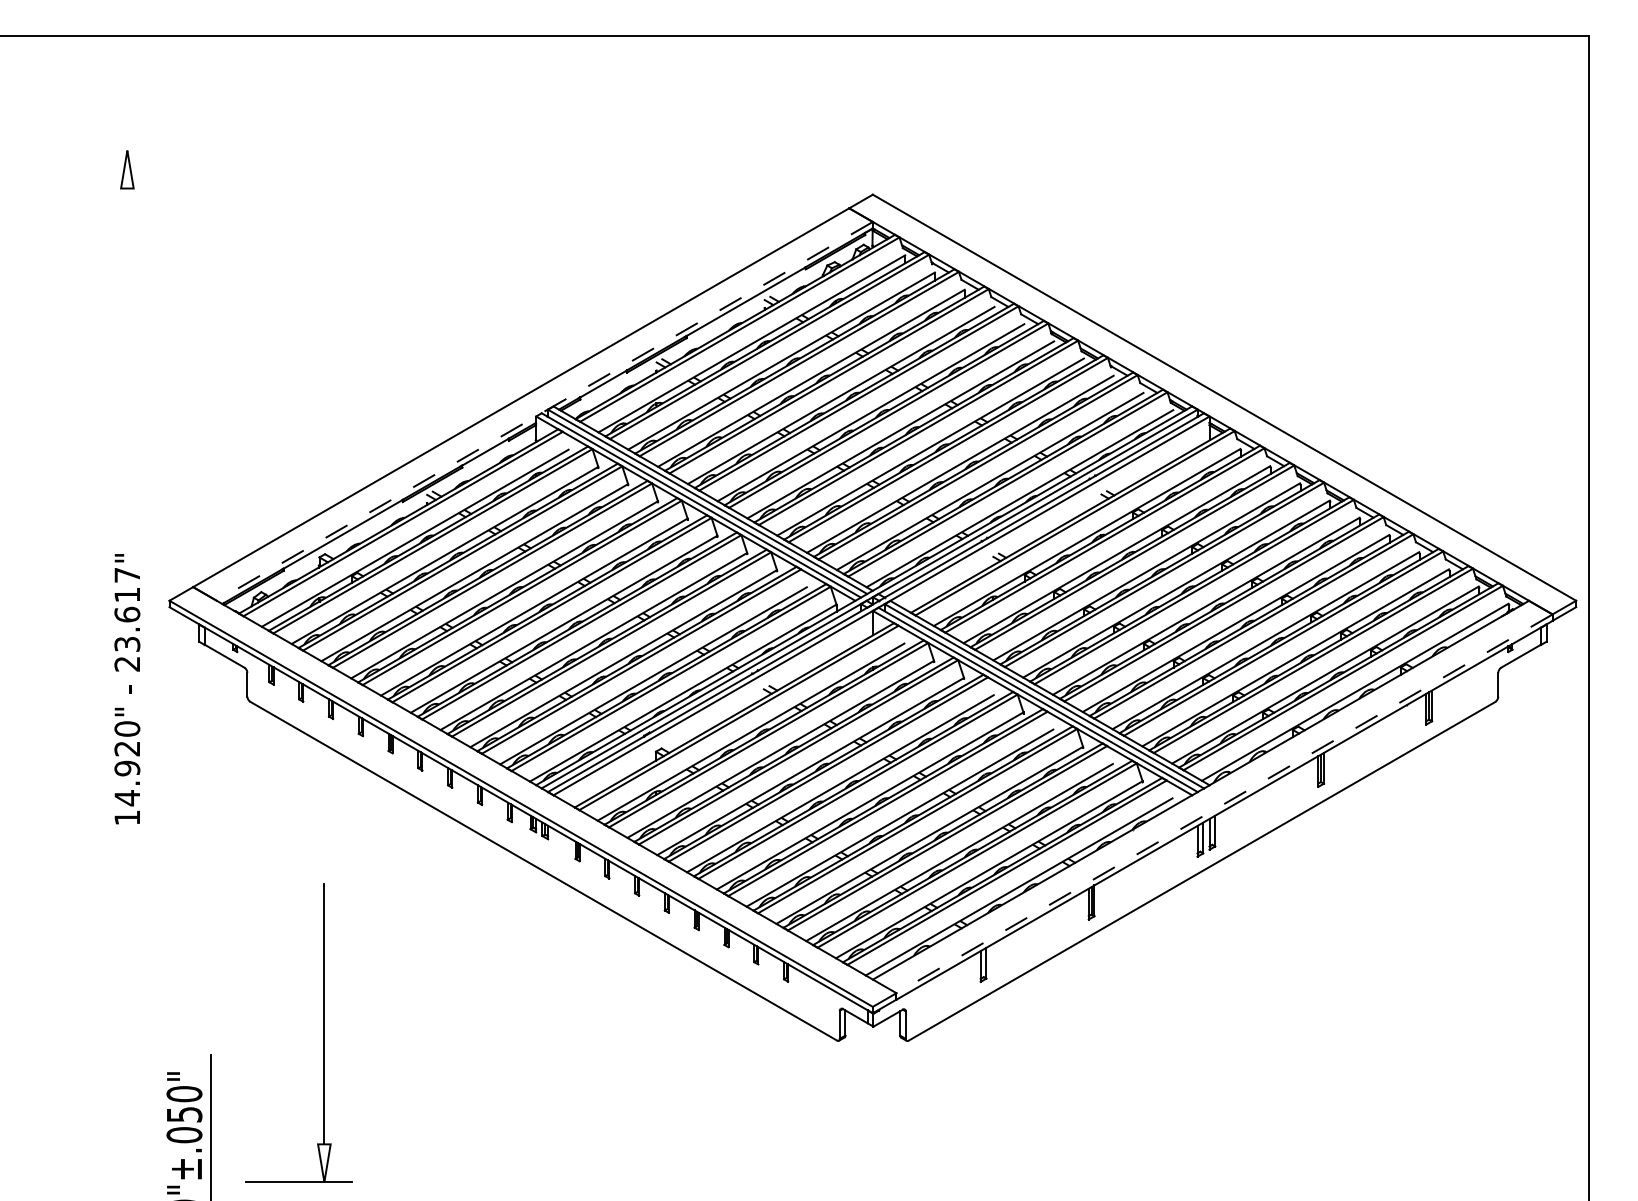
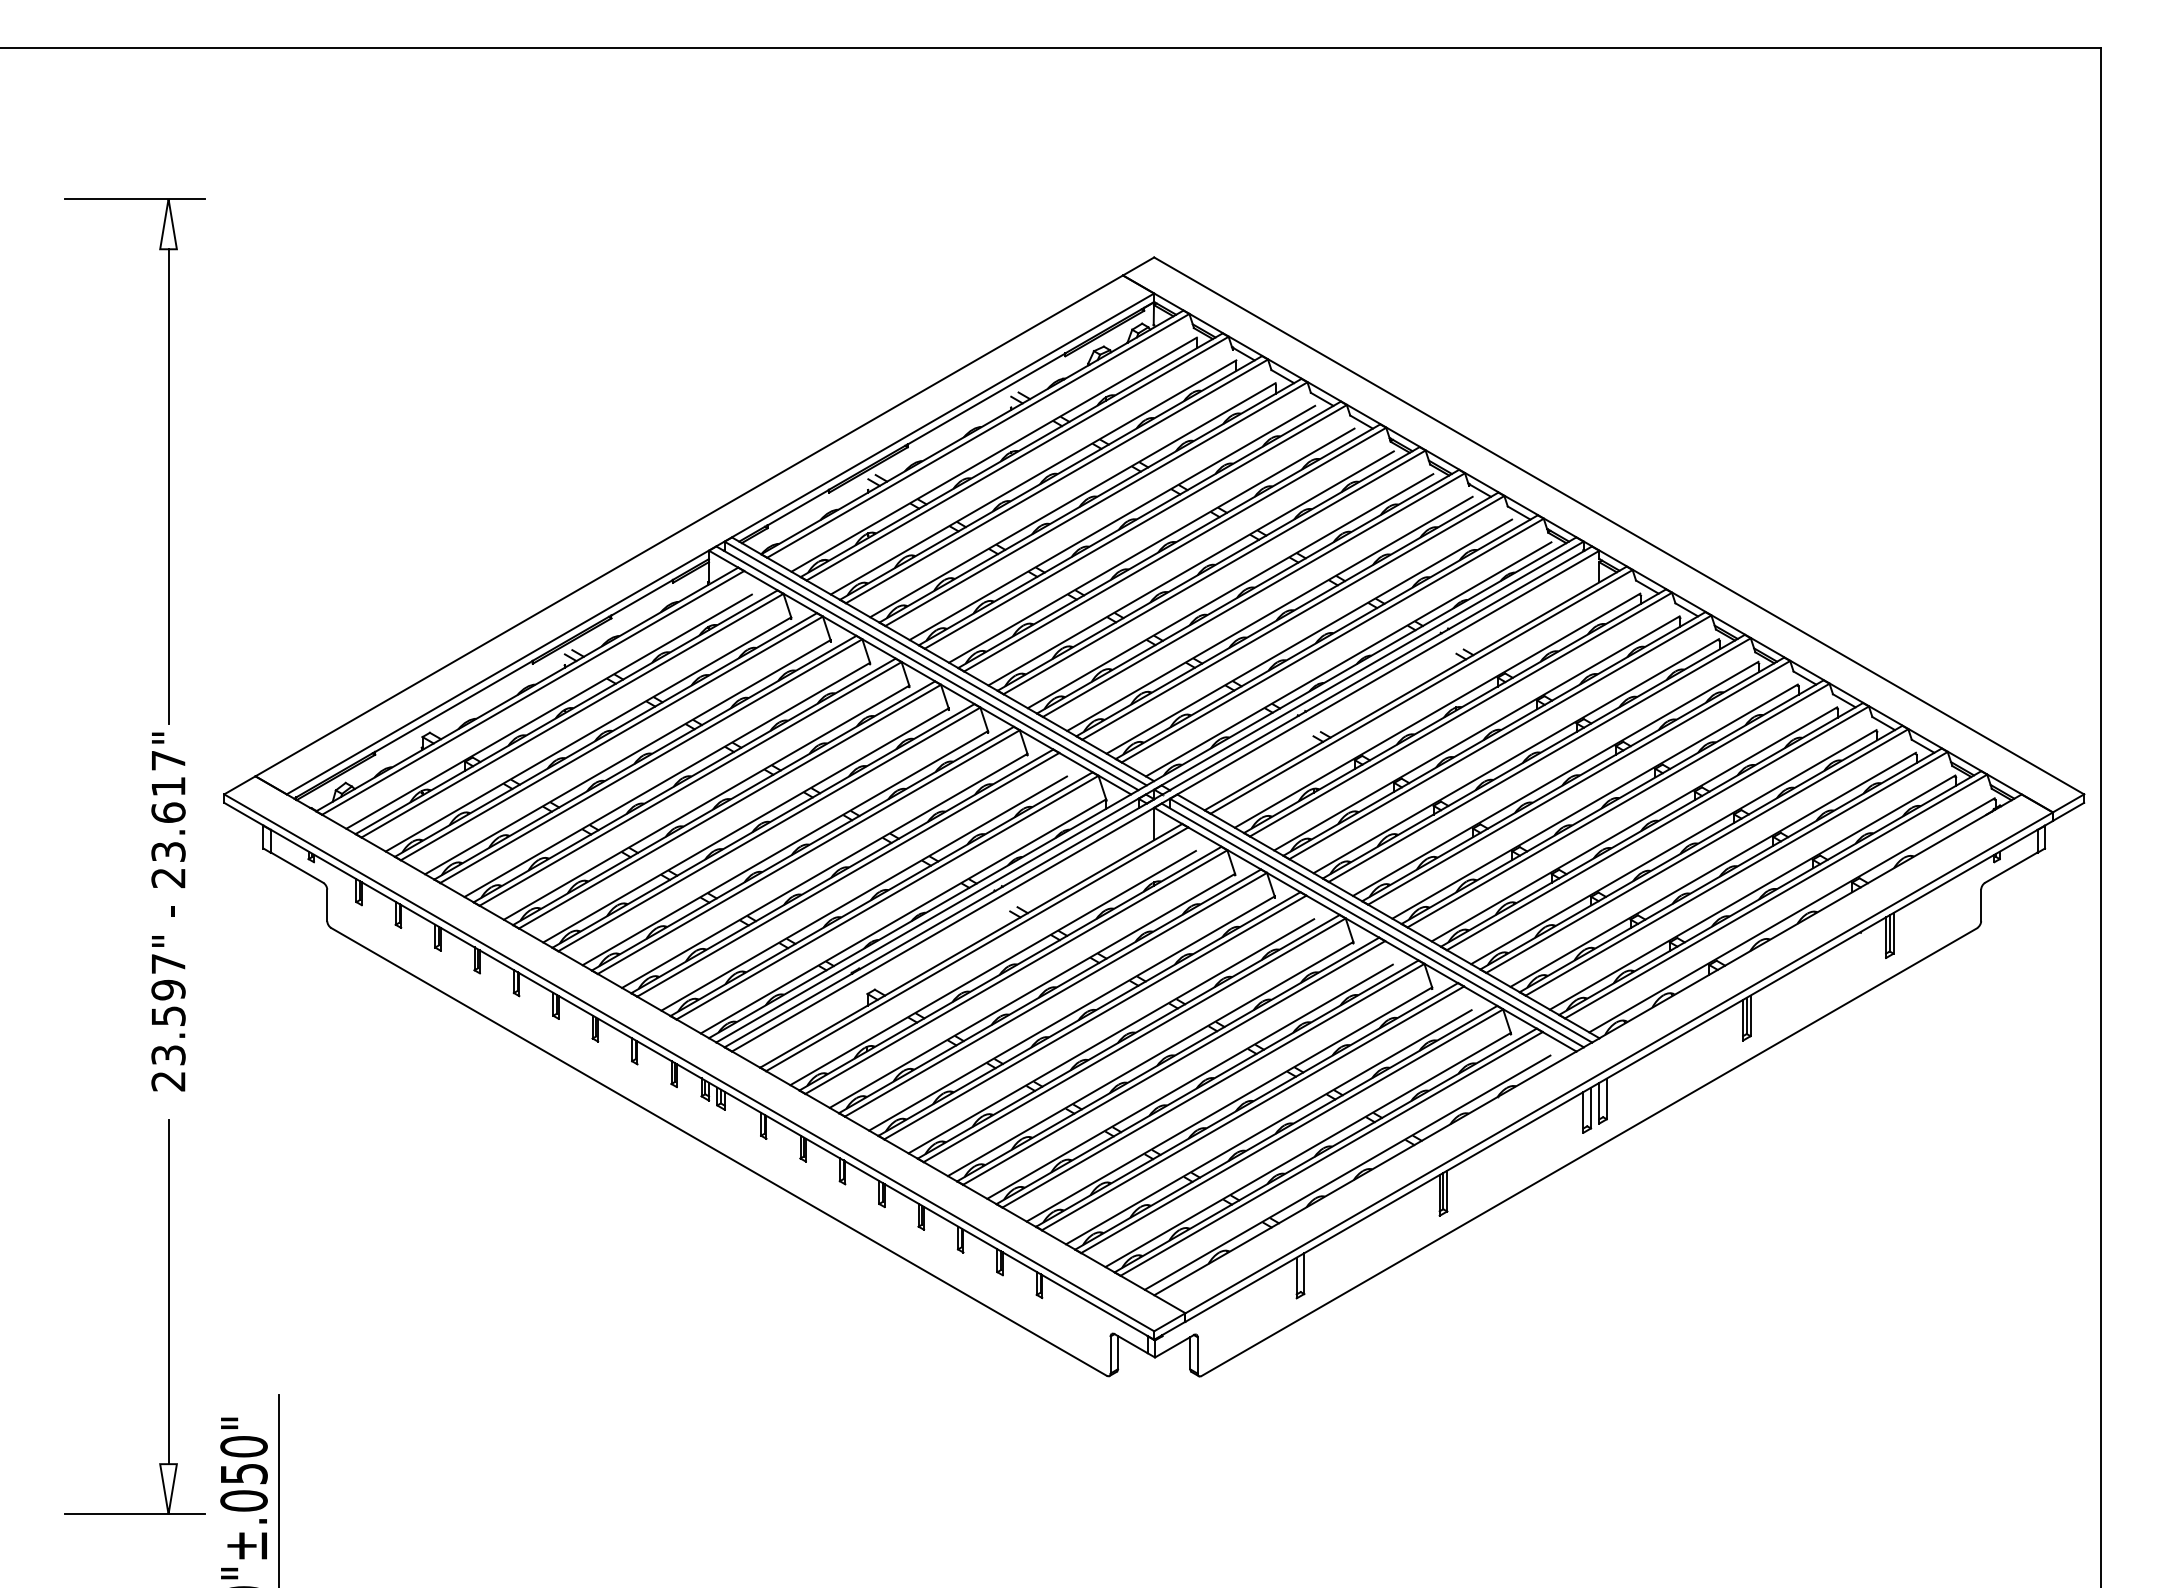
line: (101, 150) -> (134, 199), added
line: (127, 367) -> (168, 485), added
line: (544, 411) -> (720, 544), dashed -> solid
text: (127, 773) -> (168, 1022), 14.920" -> 23.597"
line: (1224, 803) -> (1619, 1062), dashed -> solid
part: (323, 1032) -> (167, 1316), moved

